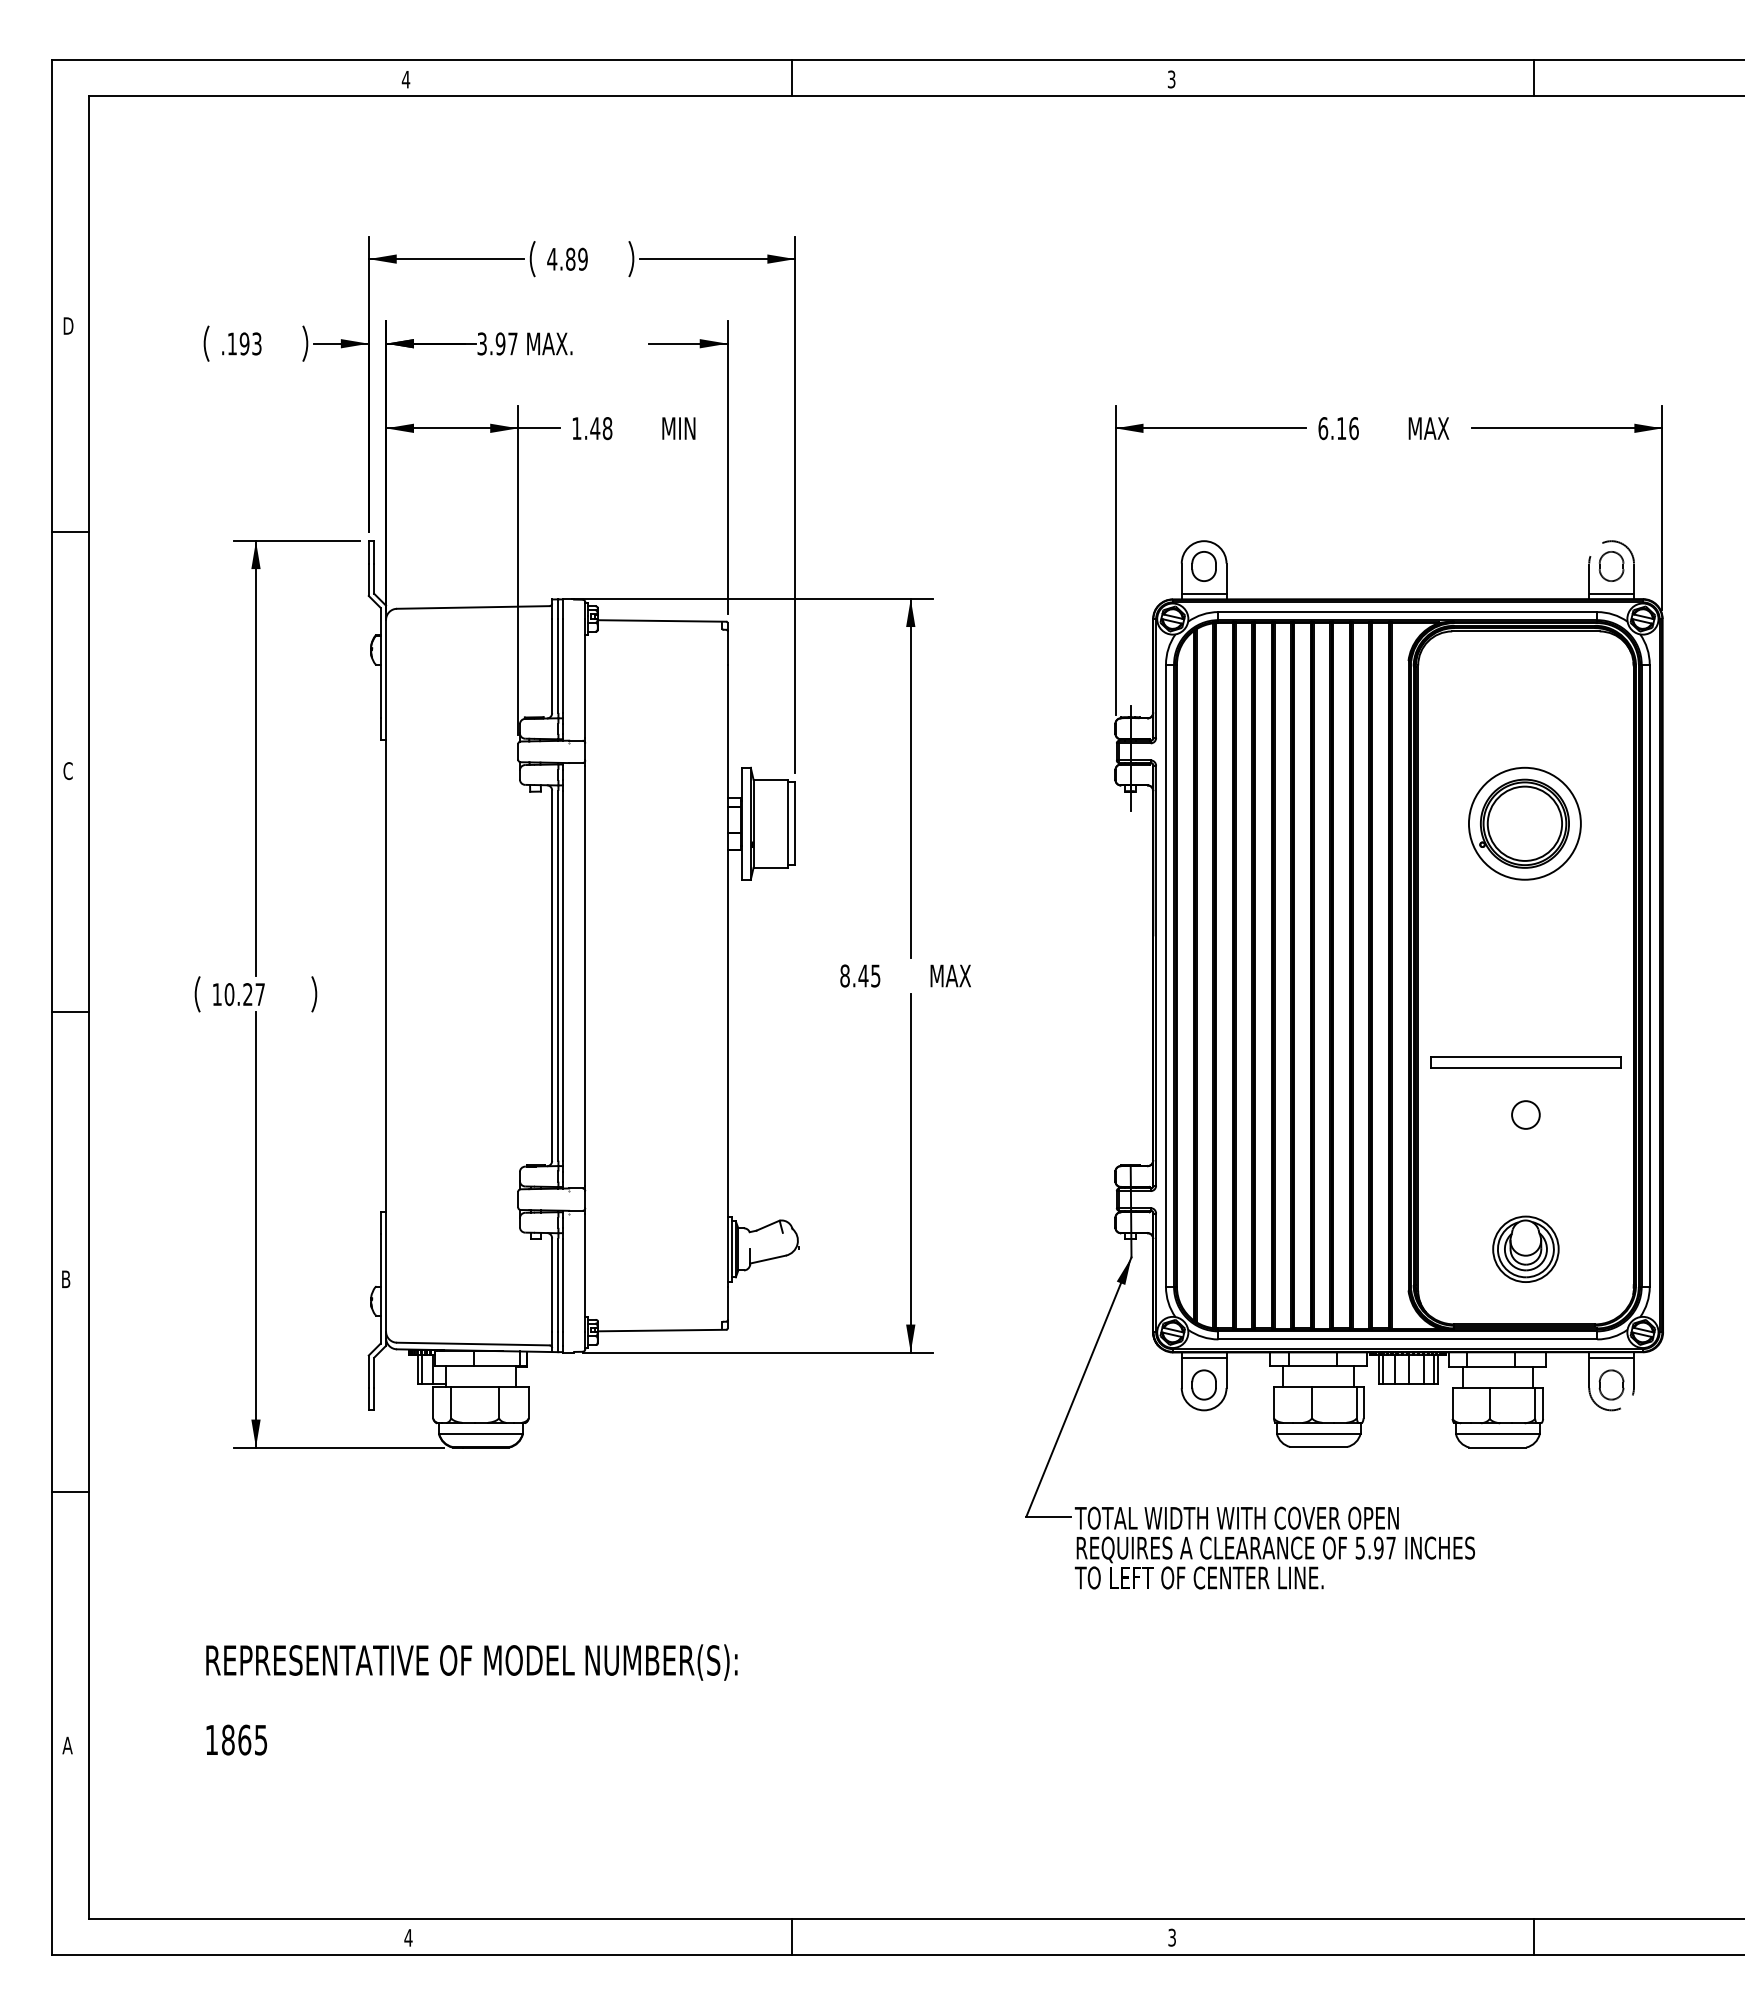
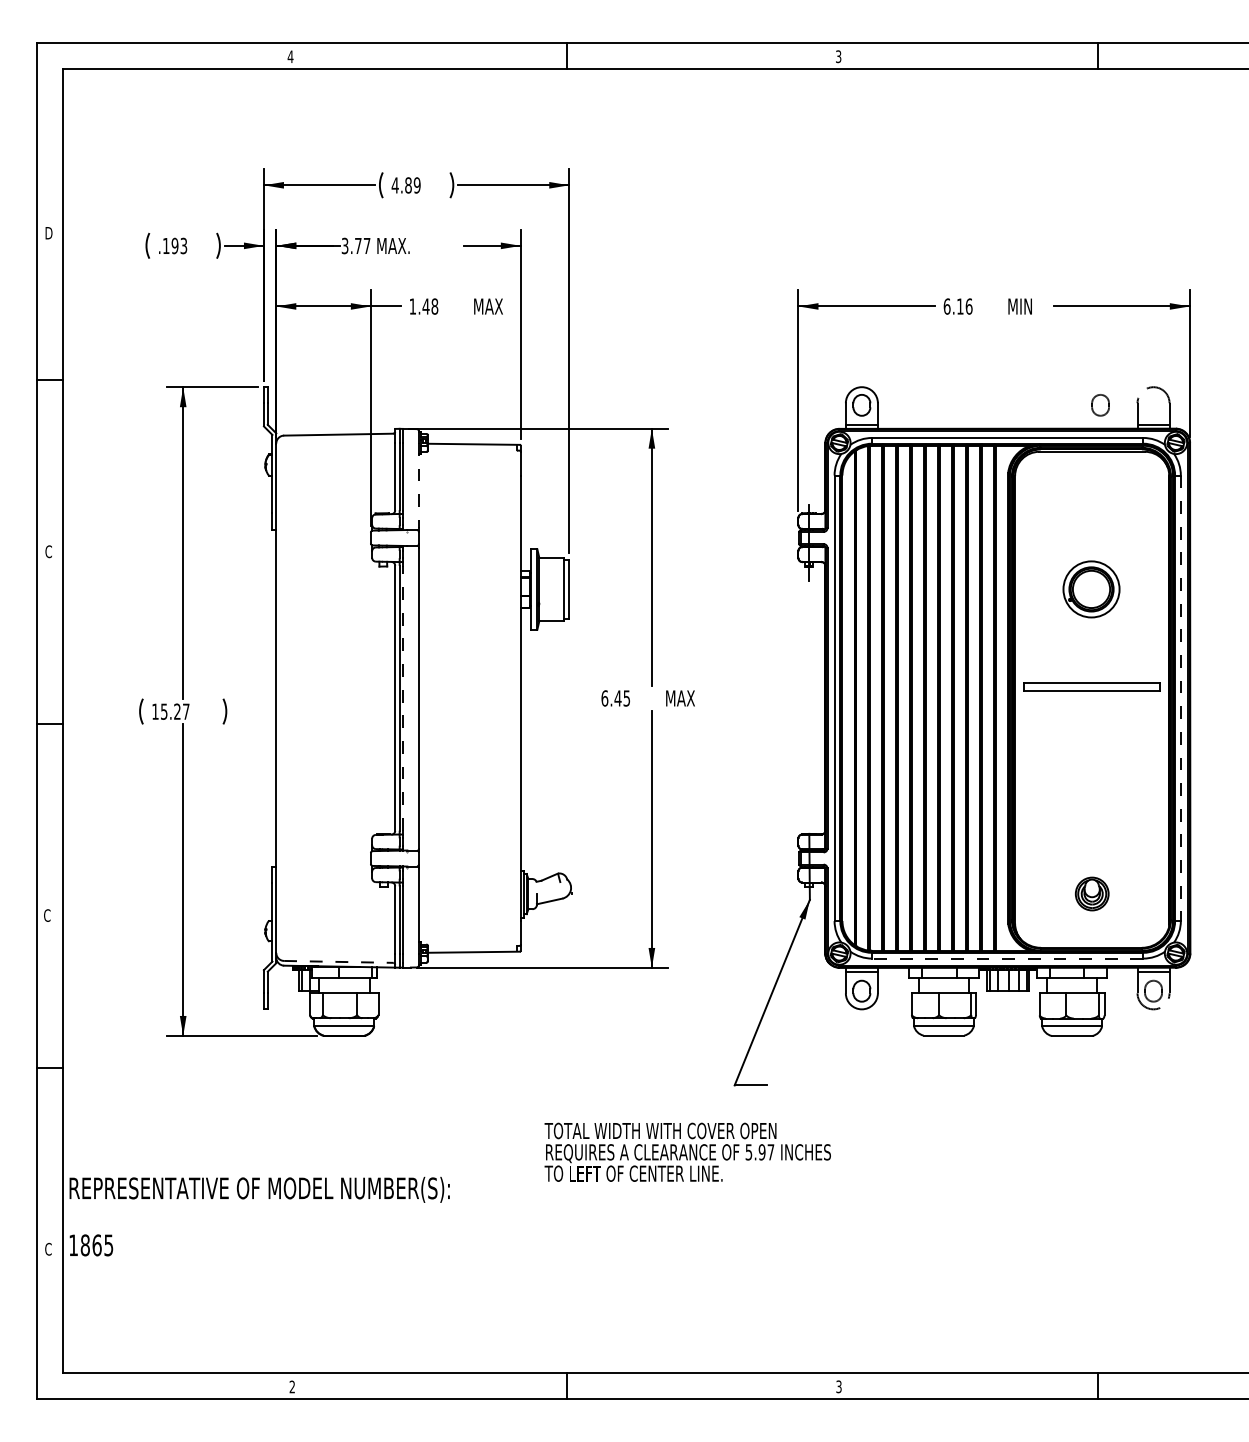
text: (500, 343) -> (358, 245), 3.97 -> 3.77
text: (689, 428) -> (493, 306), MIN -> MAX
text: (1436, 428) -> (1028, 306), MAX -> MIN
part: (1611, 566) -> (1100, 405), moved
line: (585, 679) -> (419, 486), solid -> dashed
part: (1524, 823) -> (1091, 589), size x0.7
line: (562, 975) -> (402, 698), solid -> dashed
text: (844, 975) -> (604, 698), 8.45 -> 6.45
line: (1649, 976) -> (1180, 698), solid -> dashed
text: (229, 994) -> (164, 711), 10.27 -> 15.27
part: (1525, 1062) -> (1091, 687), moved
circle: (1525, 1114) -> (1091, 797), removed
part: (1525, 1248) -> (1091, 893), size x0.7
text: (65, 1279) -> (46, 915), B -> C
line: (1407, 1339) -> (1007, 958), solid -> dashed
line: (473, 1344) -> (338, 962), solid -> dashed
text: (1274, 1547) -> (687, 1151), moved
text: (471, 1699) -> (259, 1216), moved
text: (67, 1745) -> (48, 1249), A -> C
text: (408, 1937) -> (292, 1386), 4 -> 2

